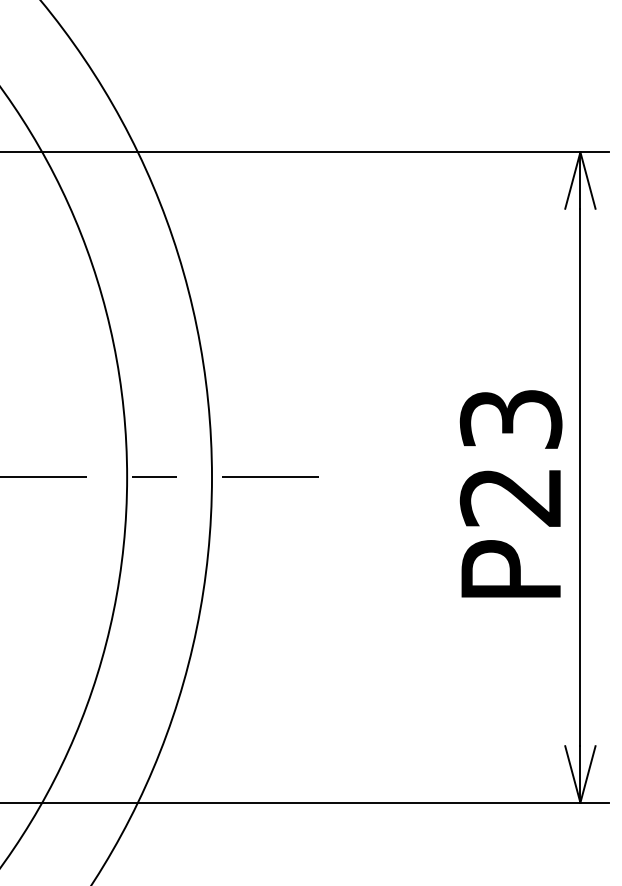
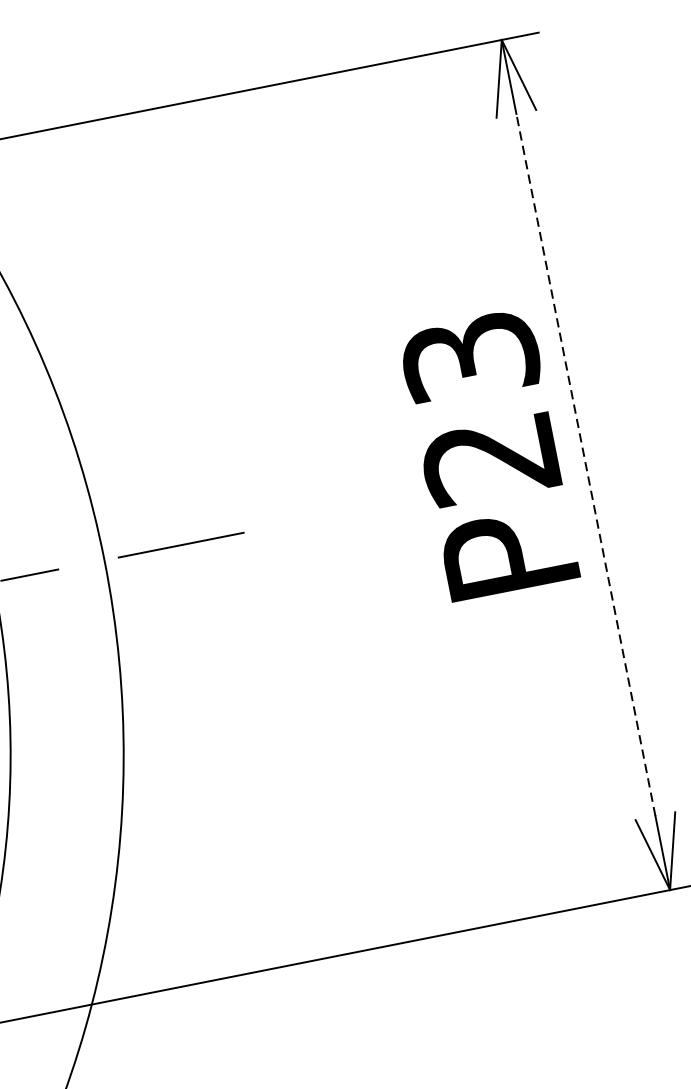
line: (580, 477) -> (586, 465), solid -> dashed
text: (510, 493) -> (488, 454), moved

